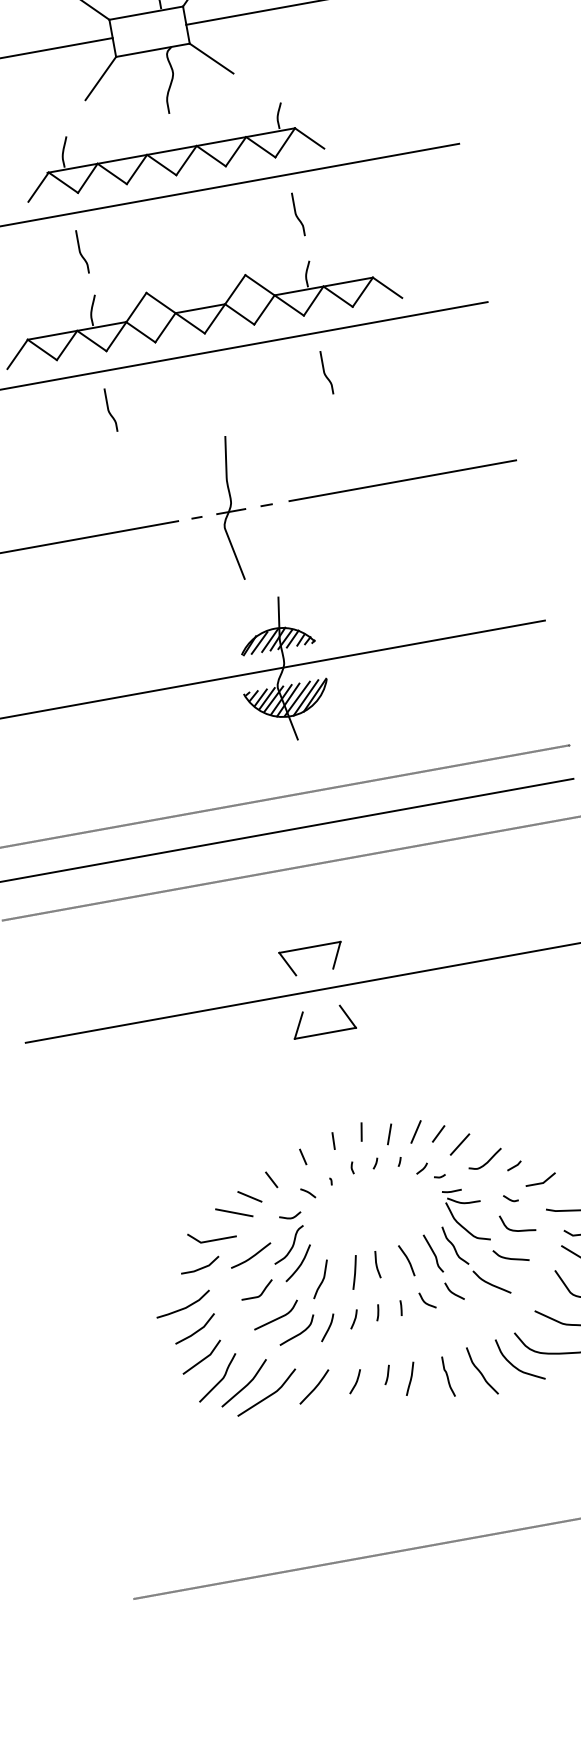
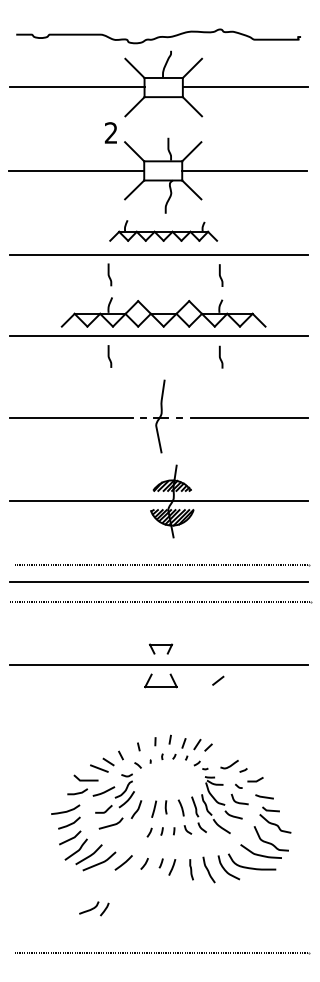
part: (170, 147) -> (163, 230), size x0.7
part: (310, 958) -> (160, 648), size x0.7
line: (460, 1143) -> (218, 680), moved
part: (307, 1329) -> (94, 908), moved

